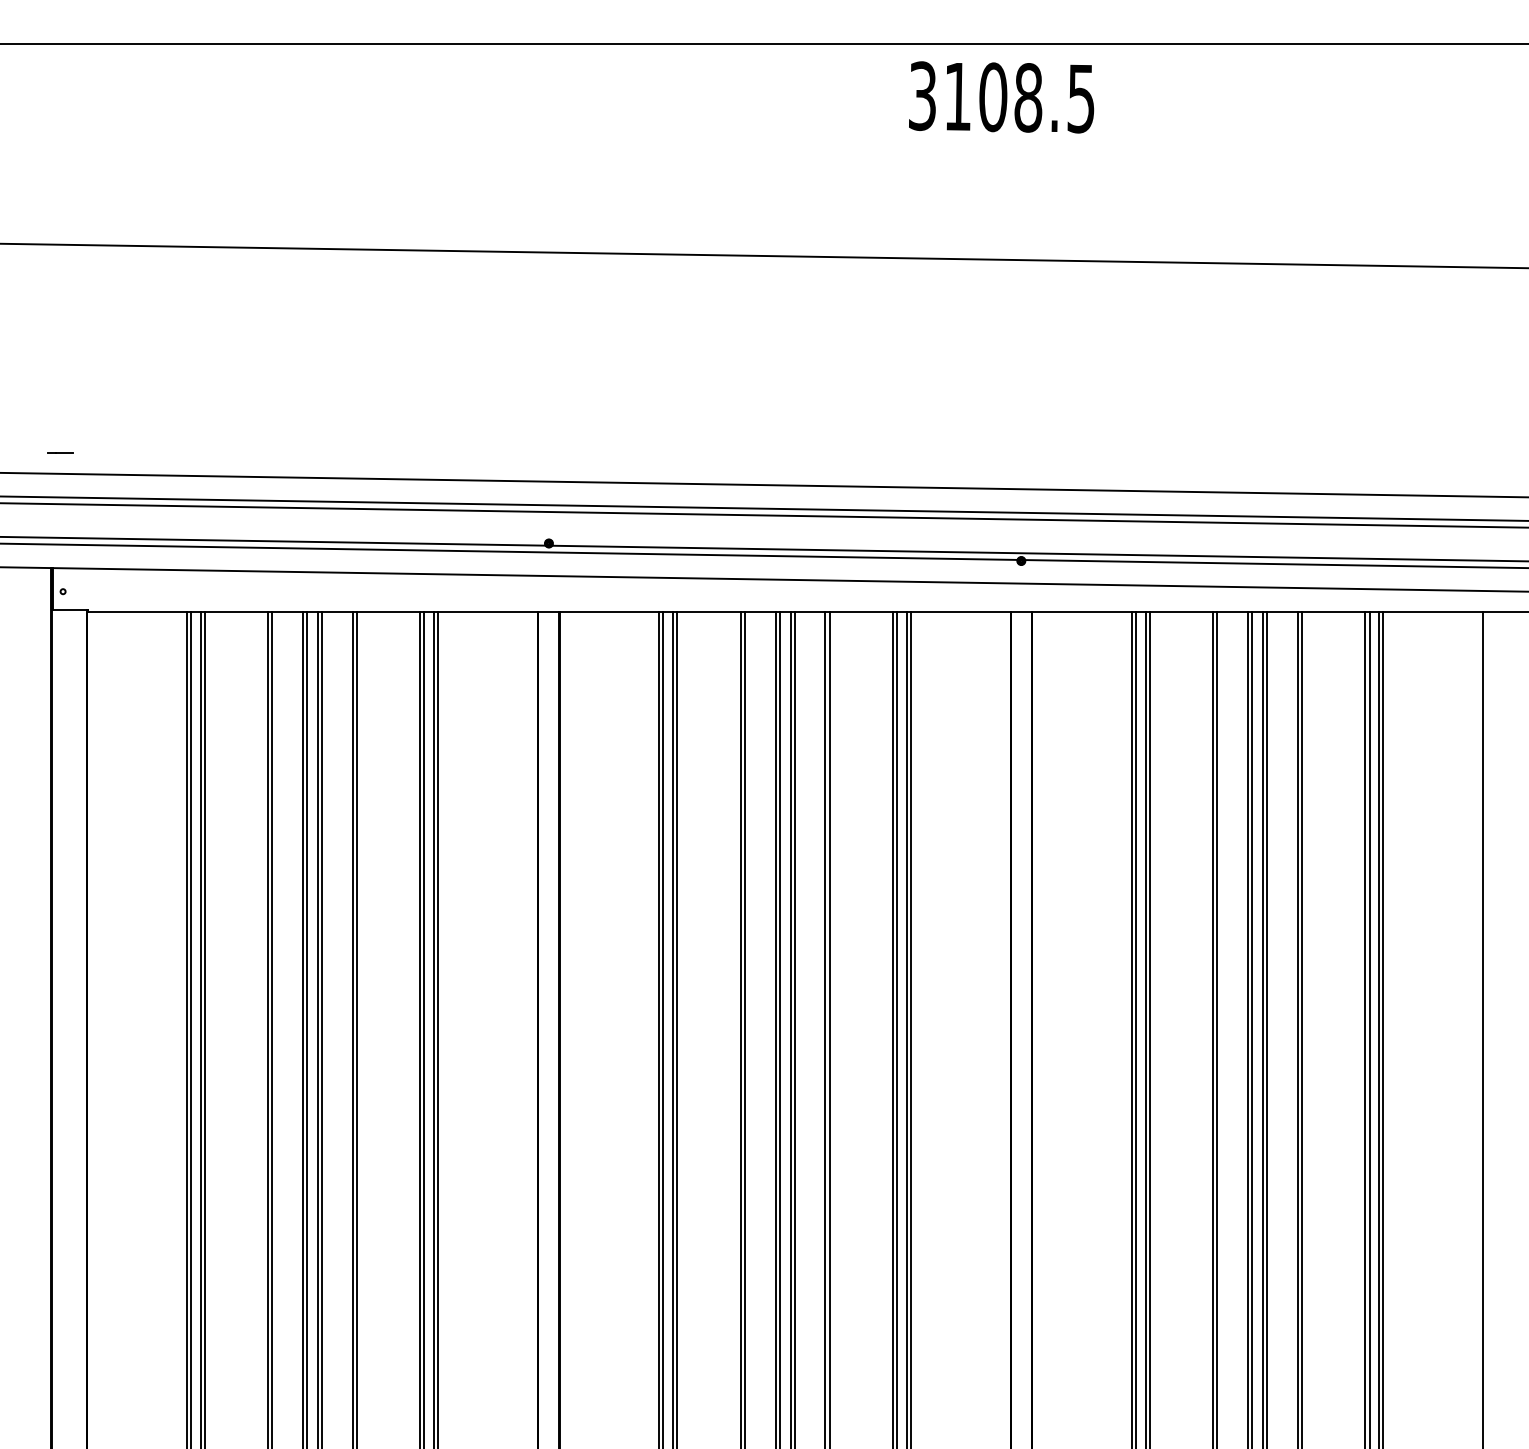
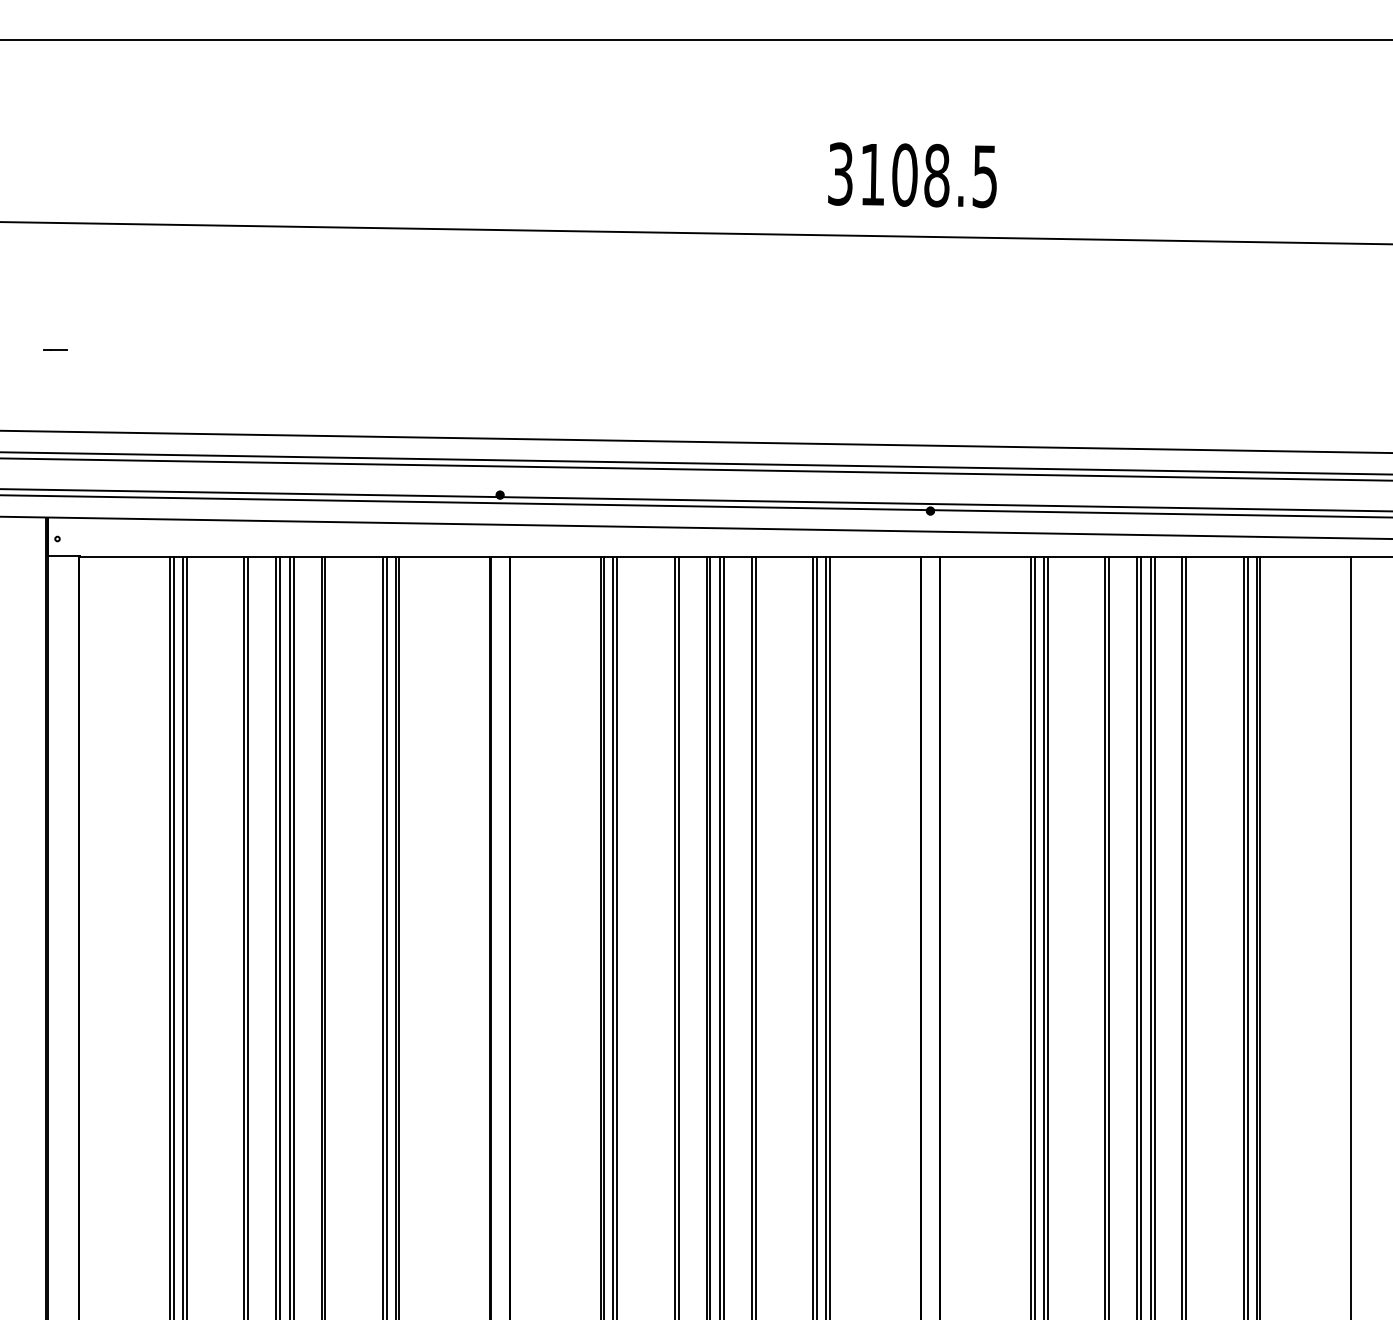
text: (1001, 97) -> (912, 175), moved
line: (60, 452) -> (55, 349), moved

